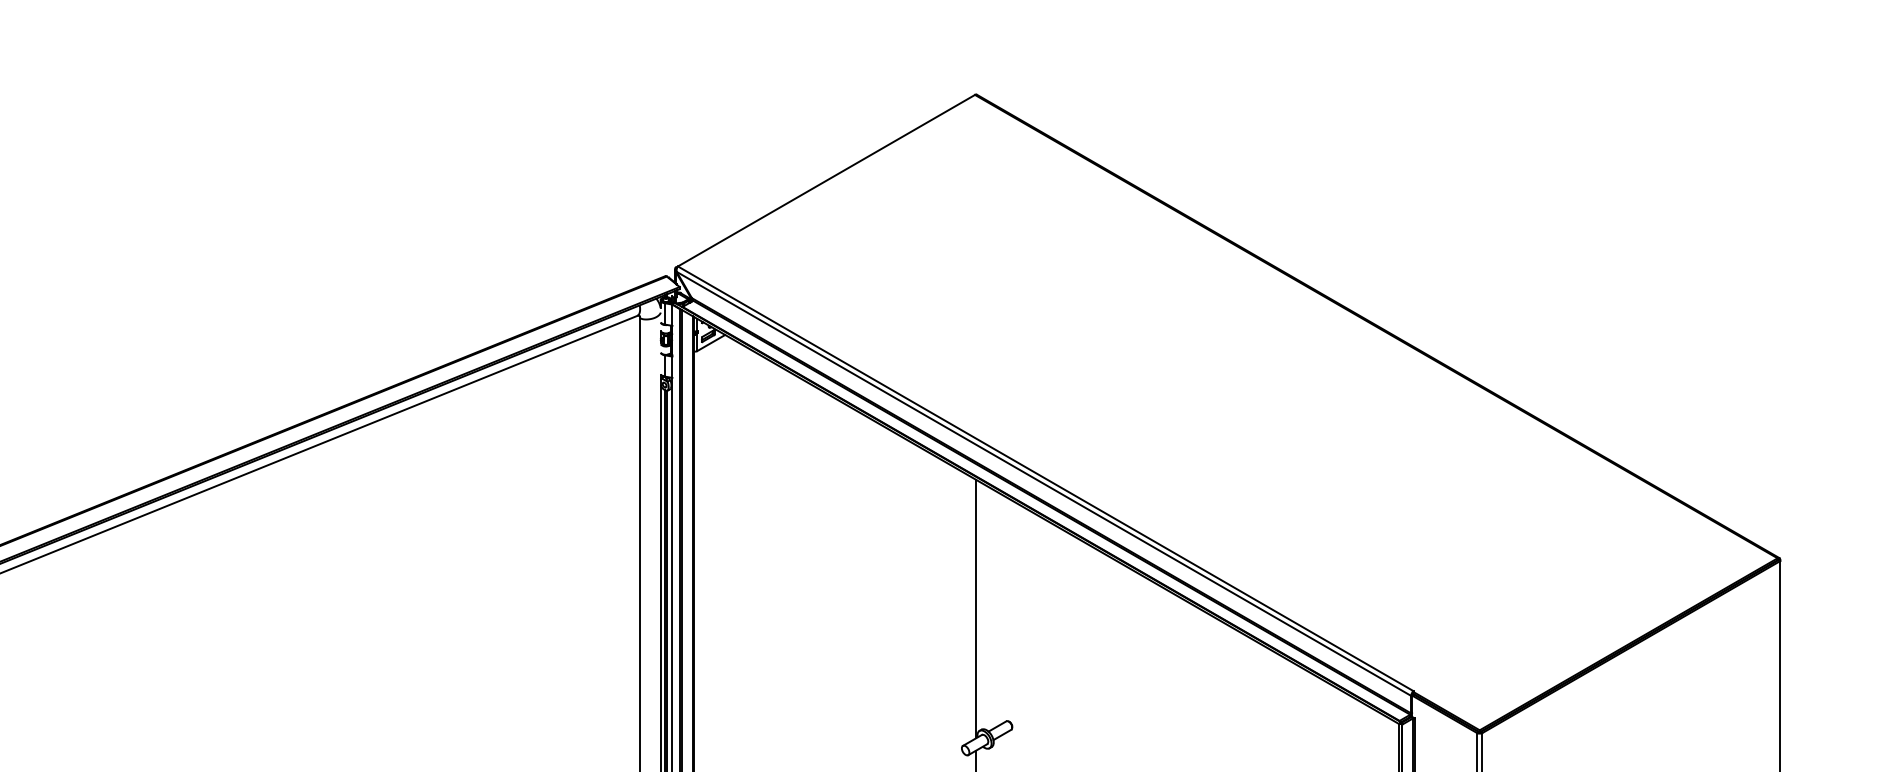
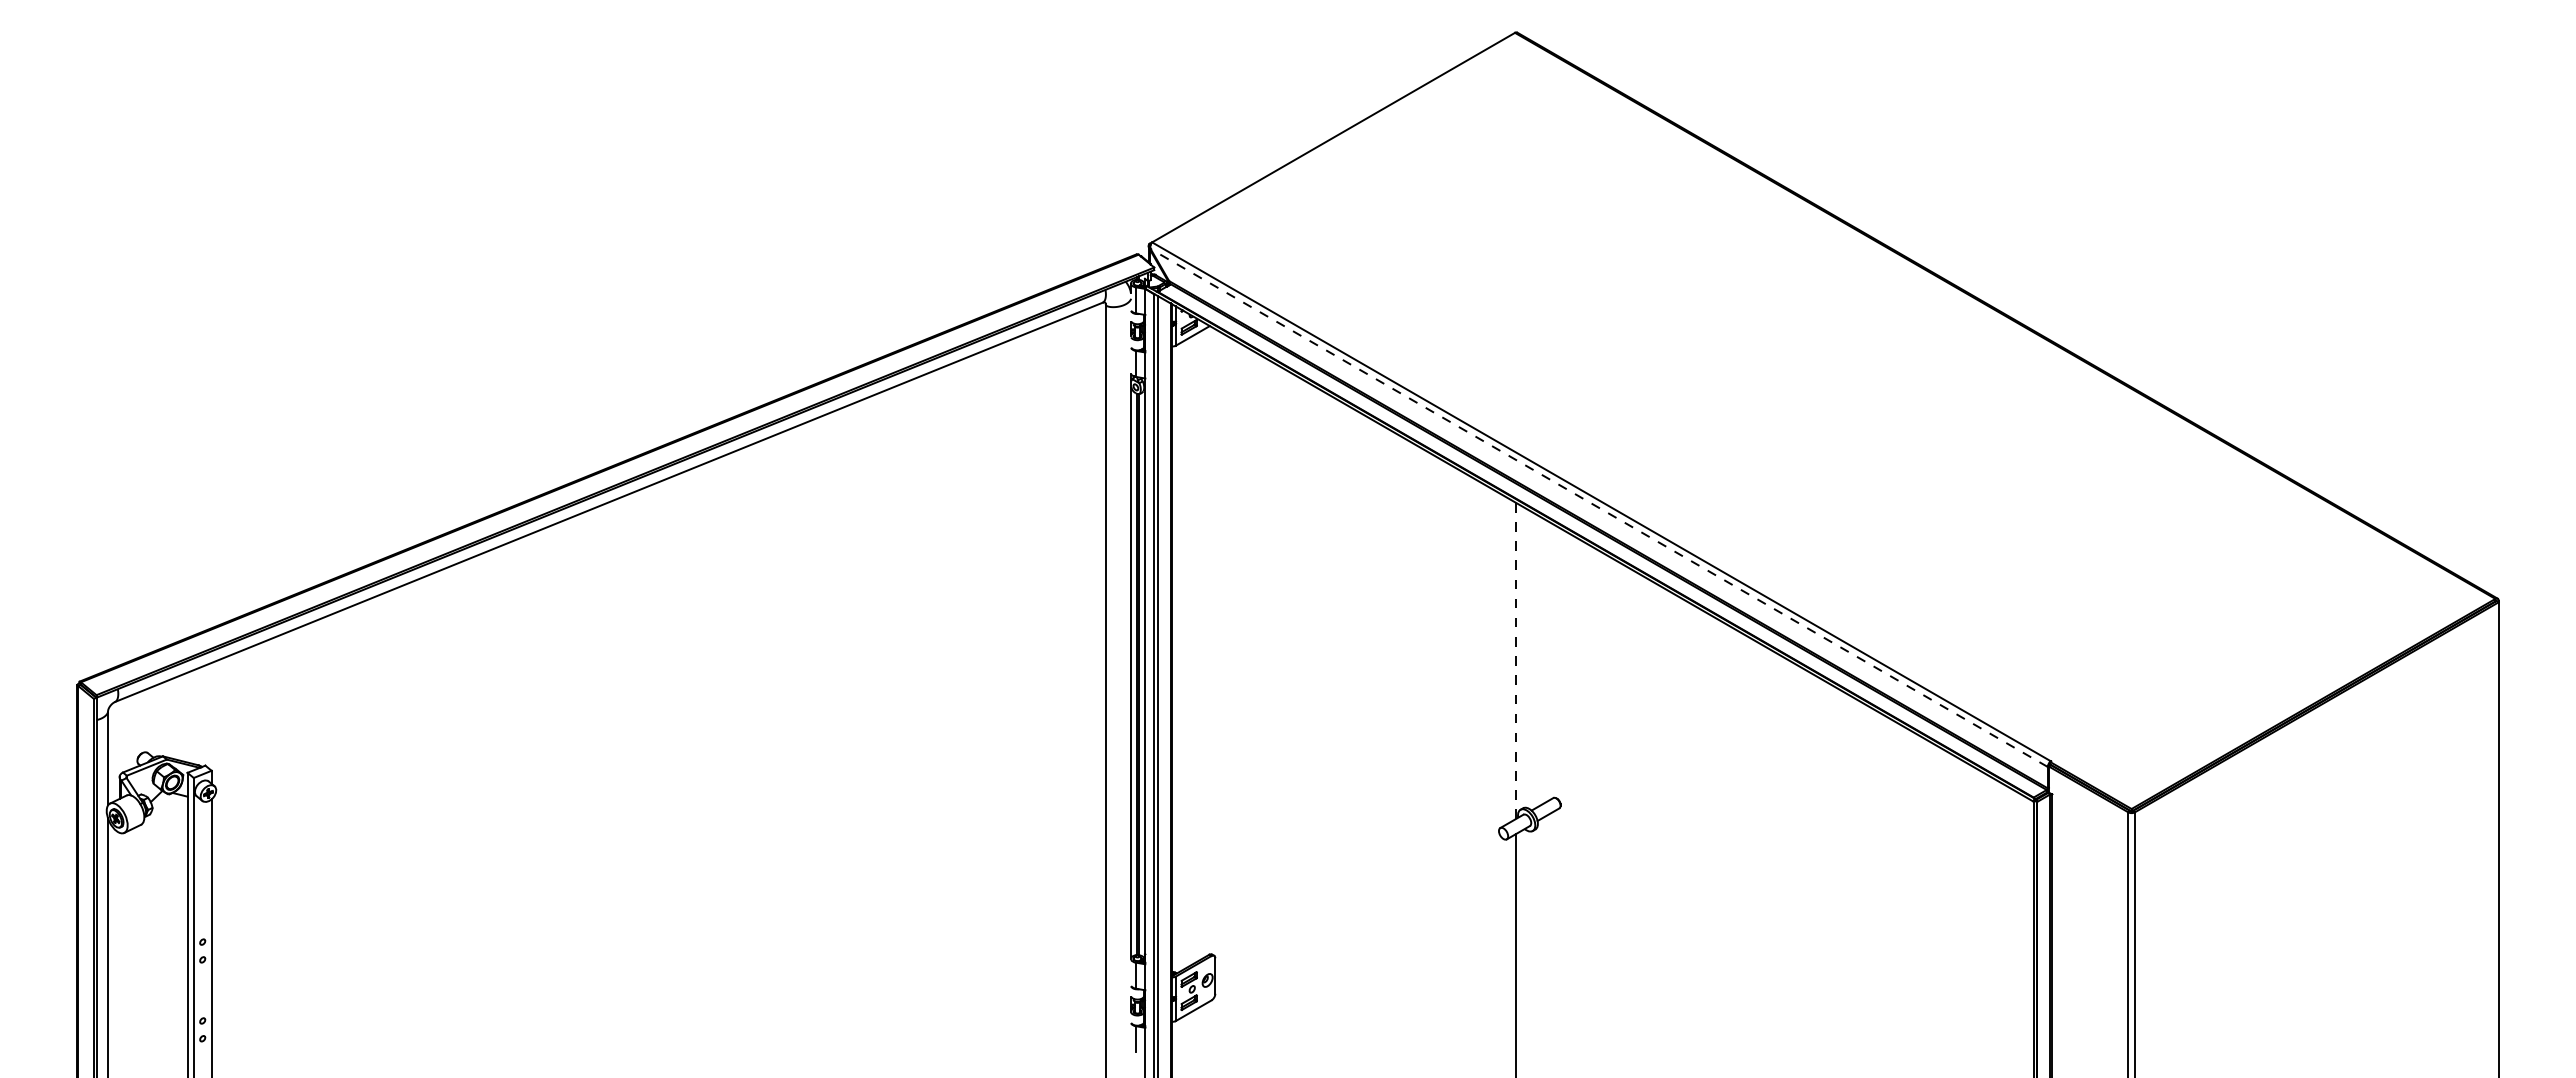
line: (1044, 483) -> (1599, 507), solid -> dashed
line: (976, 608) -> (1516, 660), solid -> dashed

